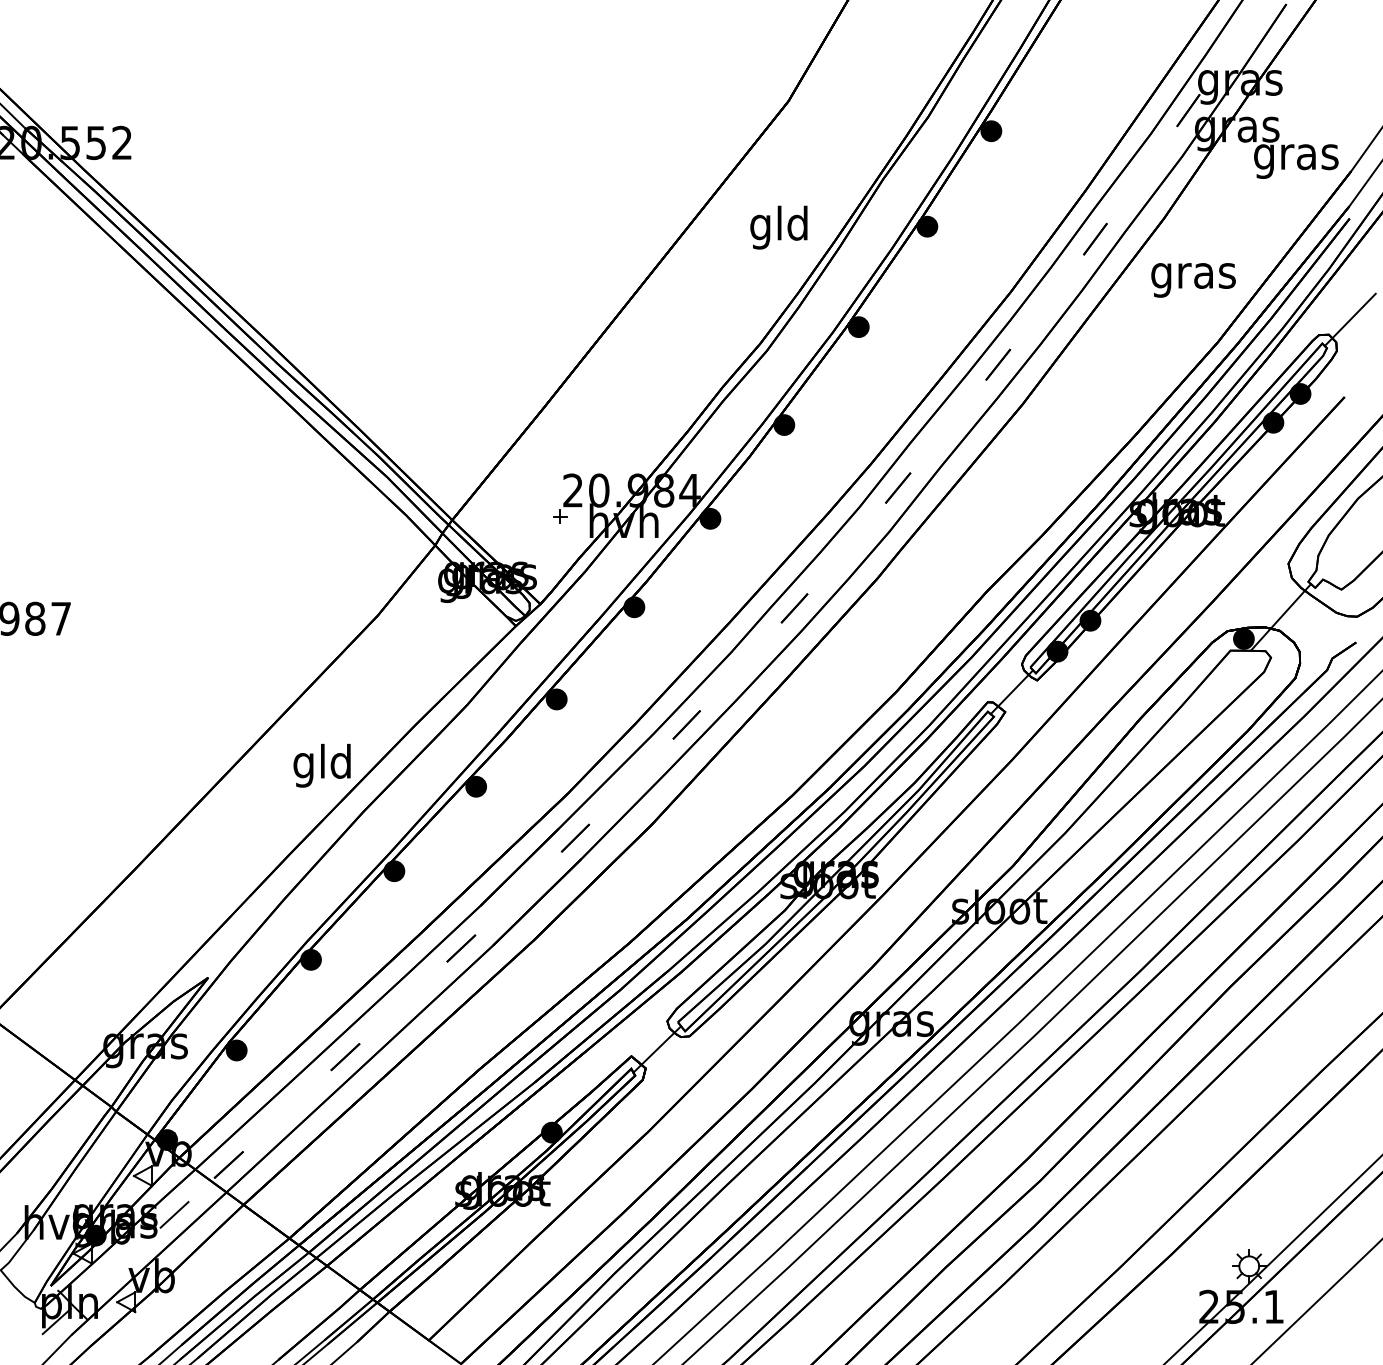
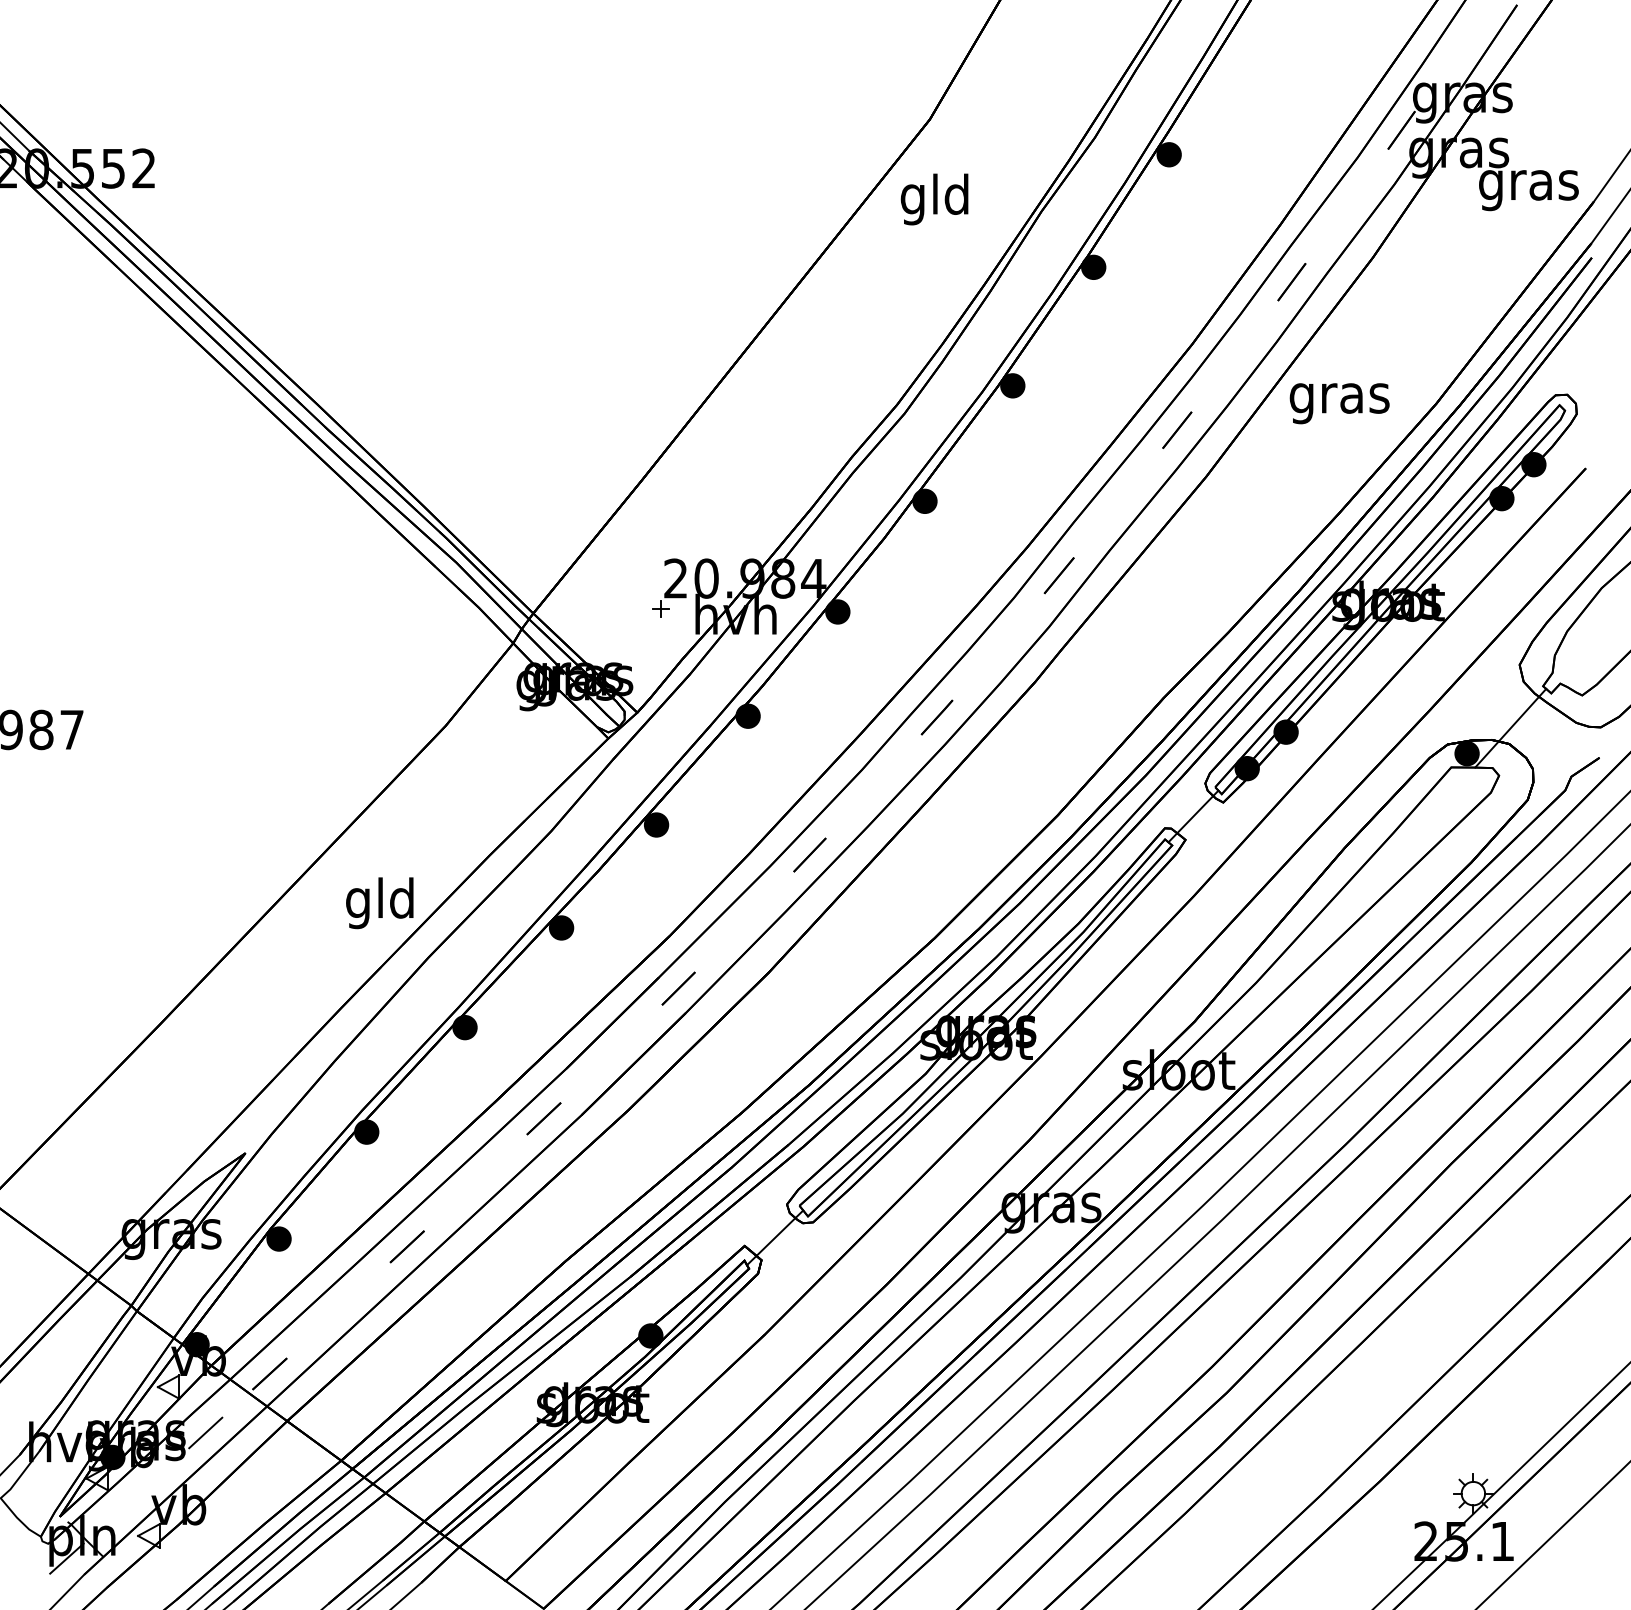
text: (778, 227) -> (934, 199), moved
text: (1193, 280) -> (1339, 403), moved
line: (1350, 320) -> (1592, 377), removed

